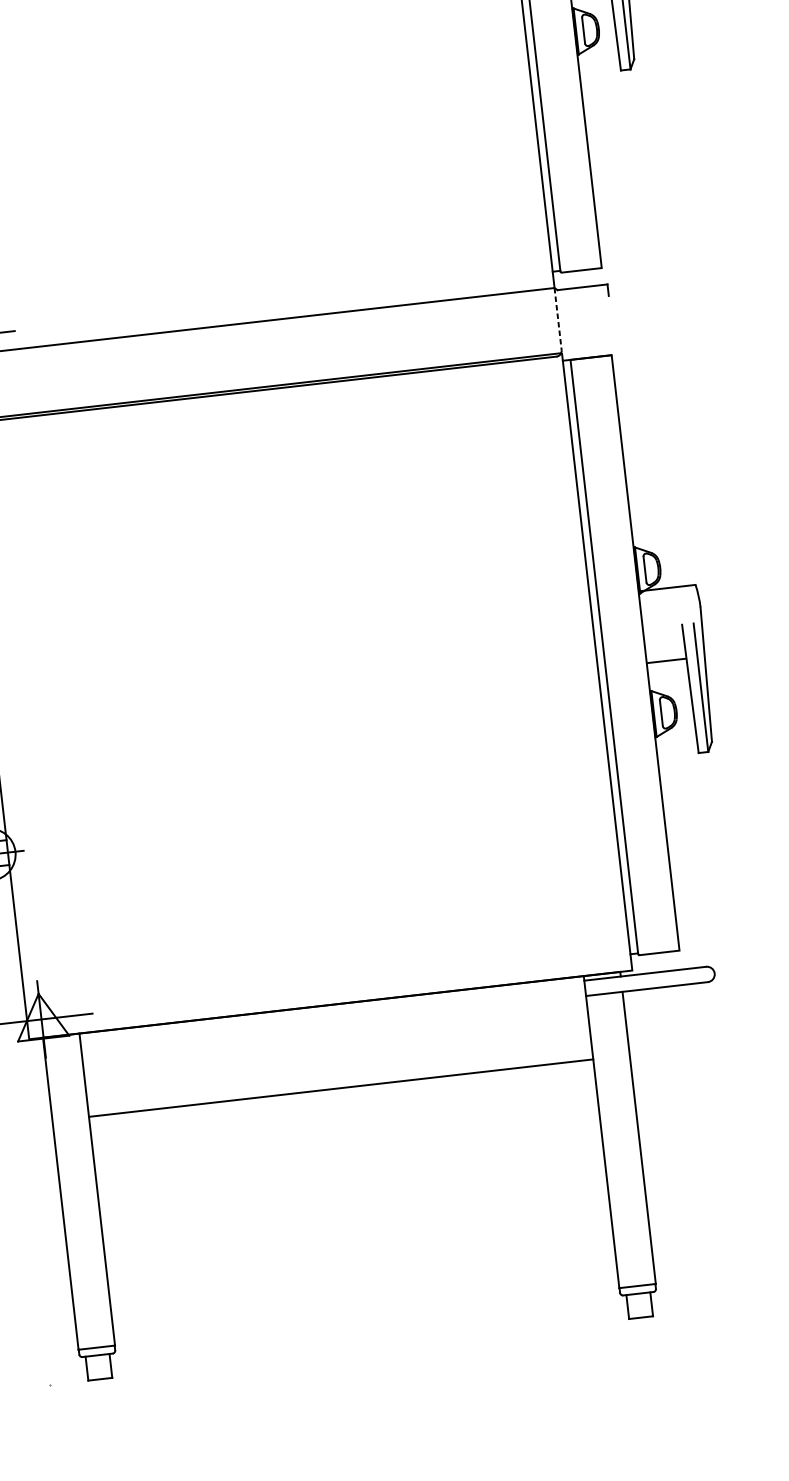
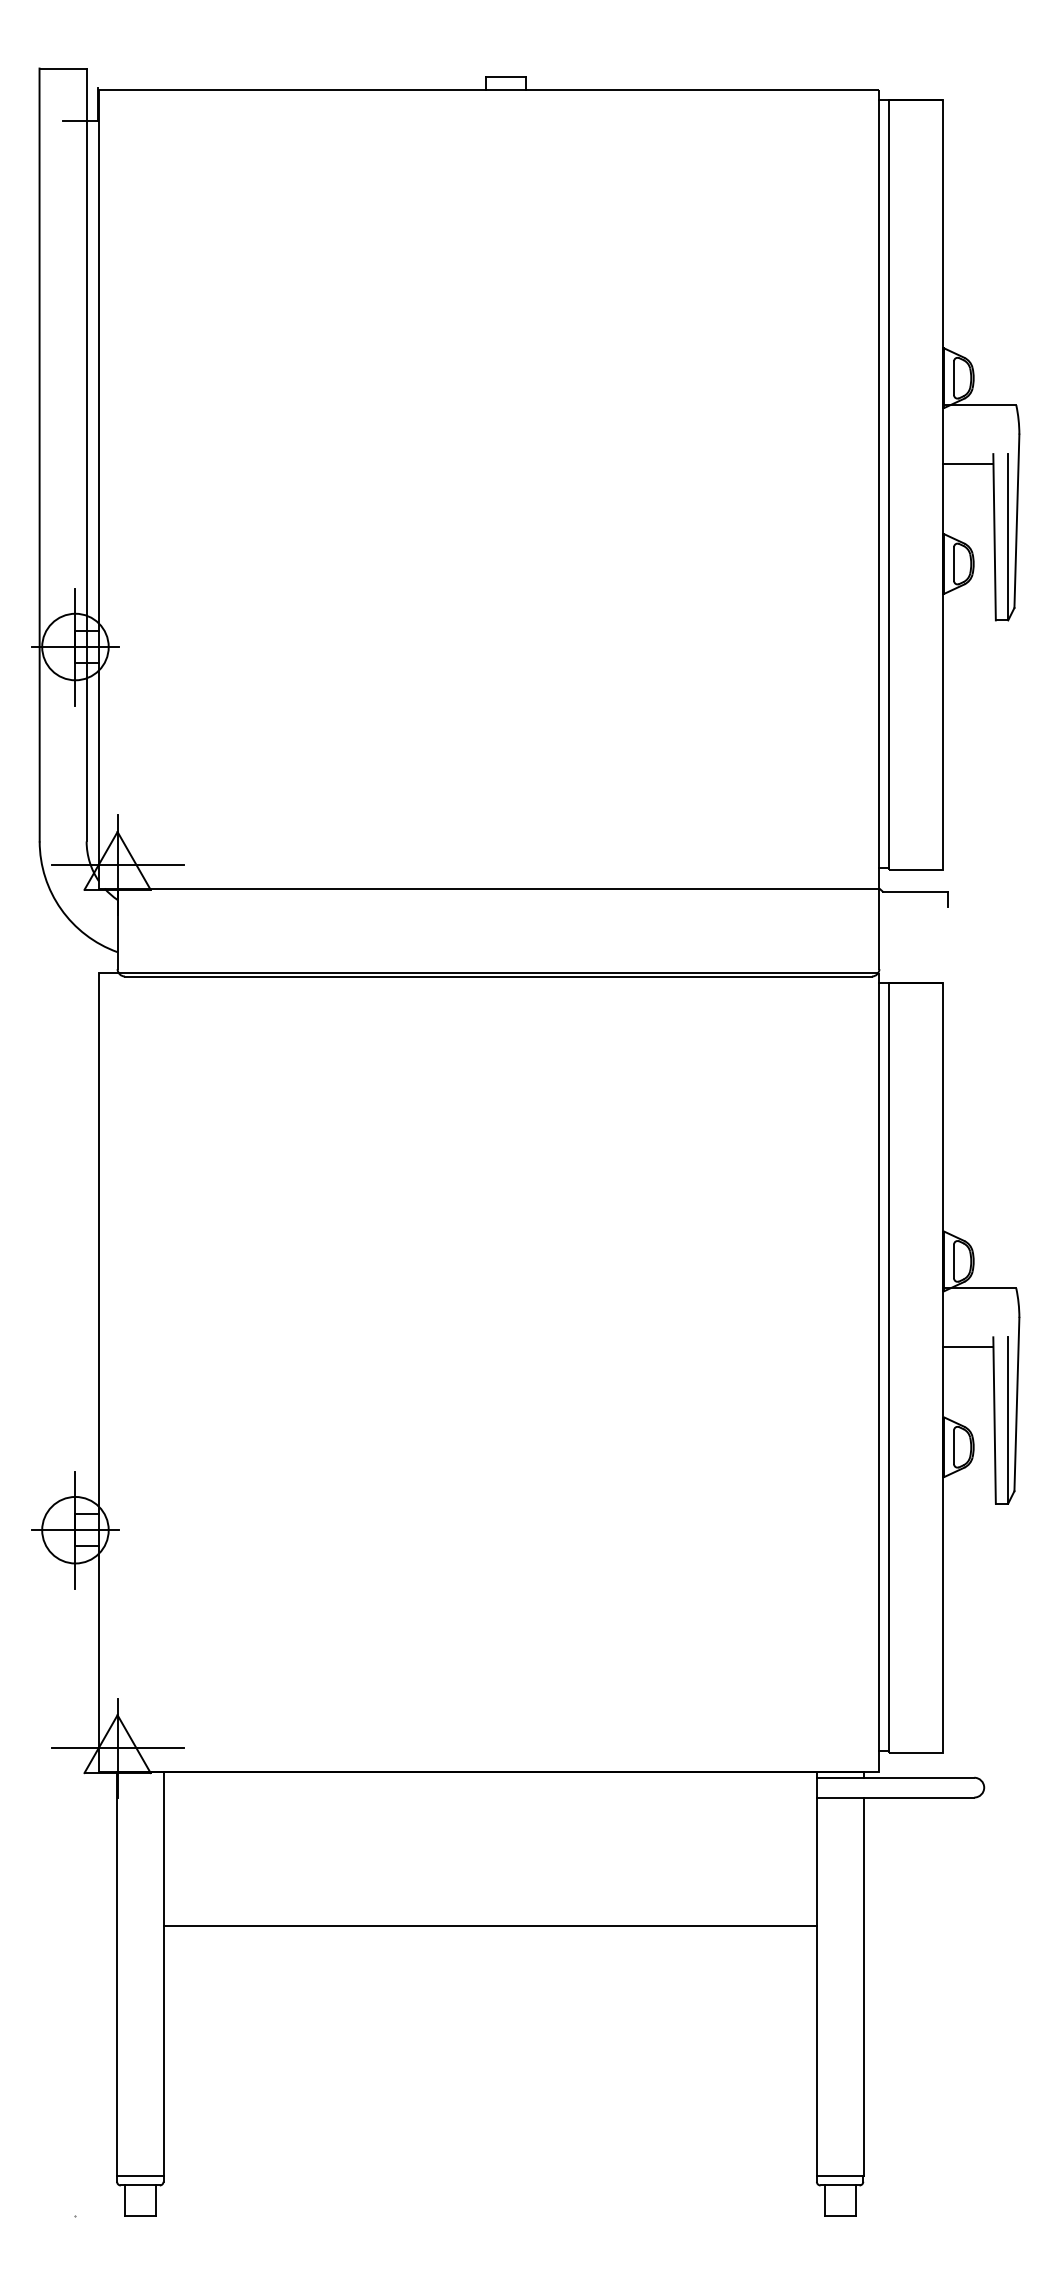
line: (558, 319) -> (879, 929), dashed -> solid
line: (666, 661) -> (968, 1347), moved
line: (341, 1088) -> (490, 1925), moved

